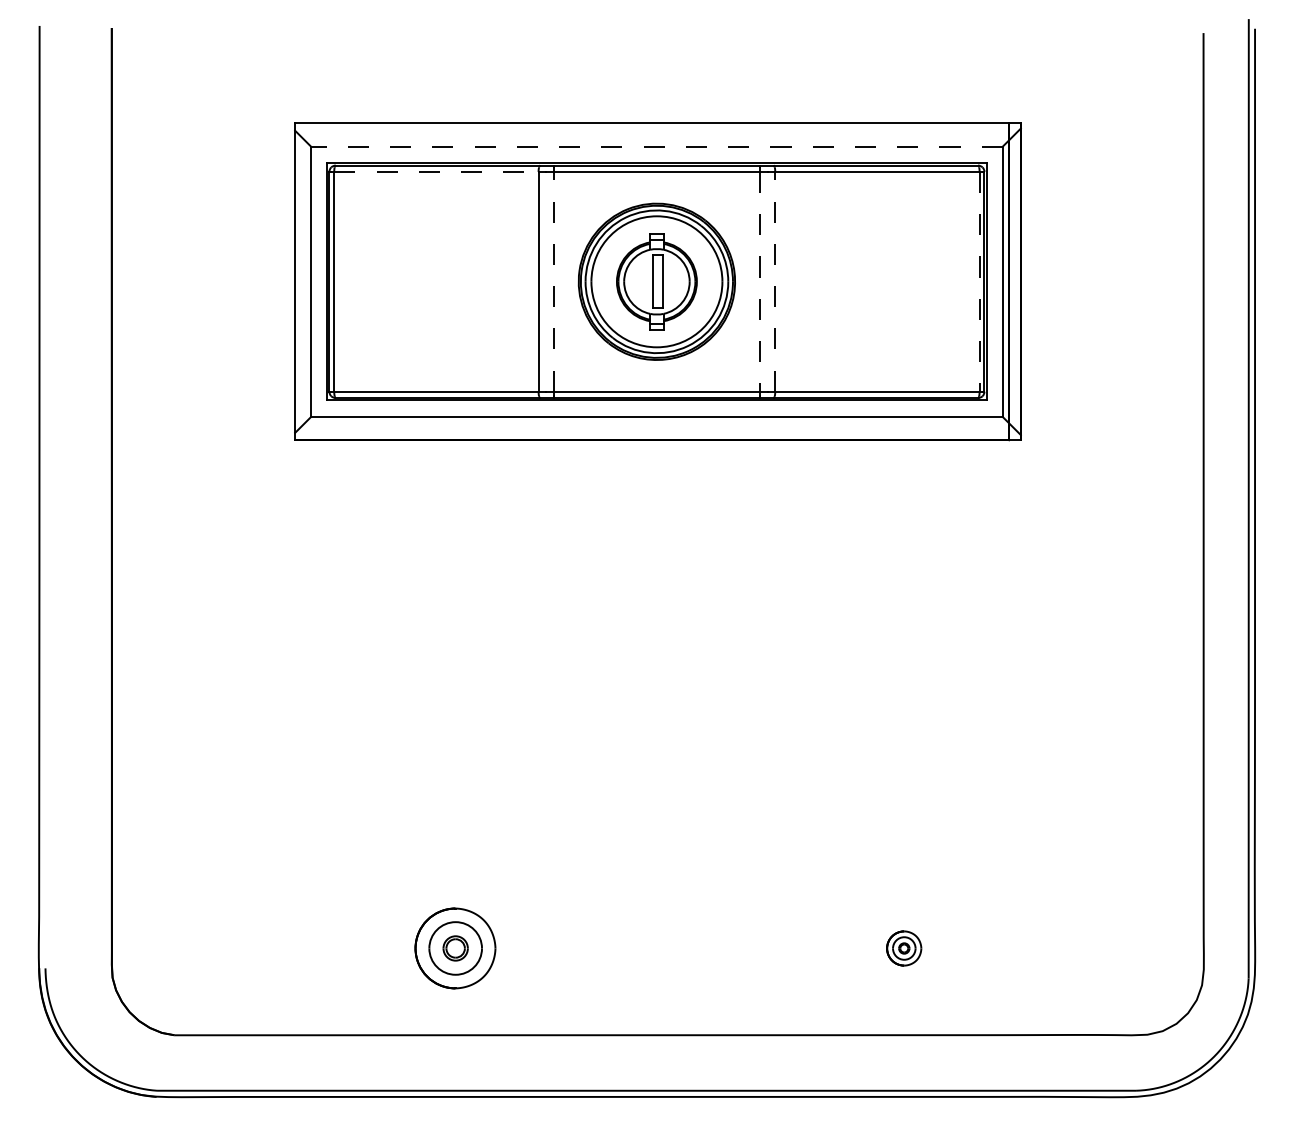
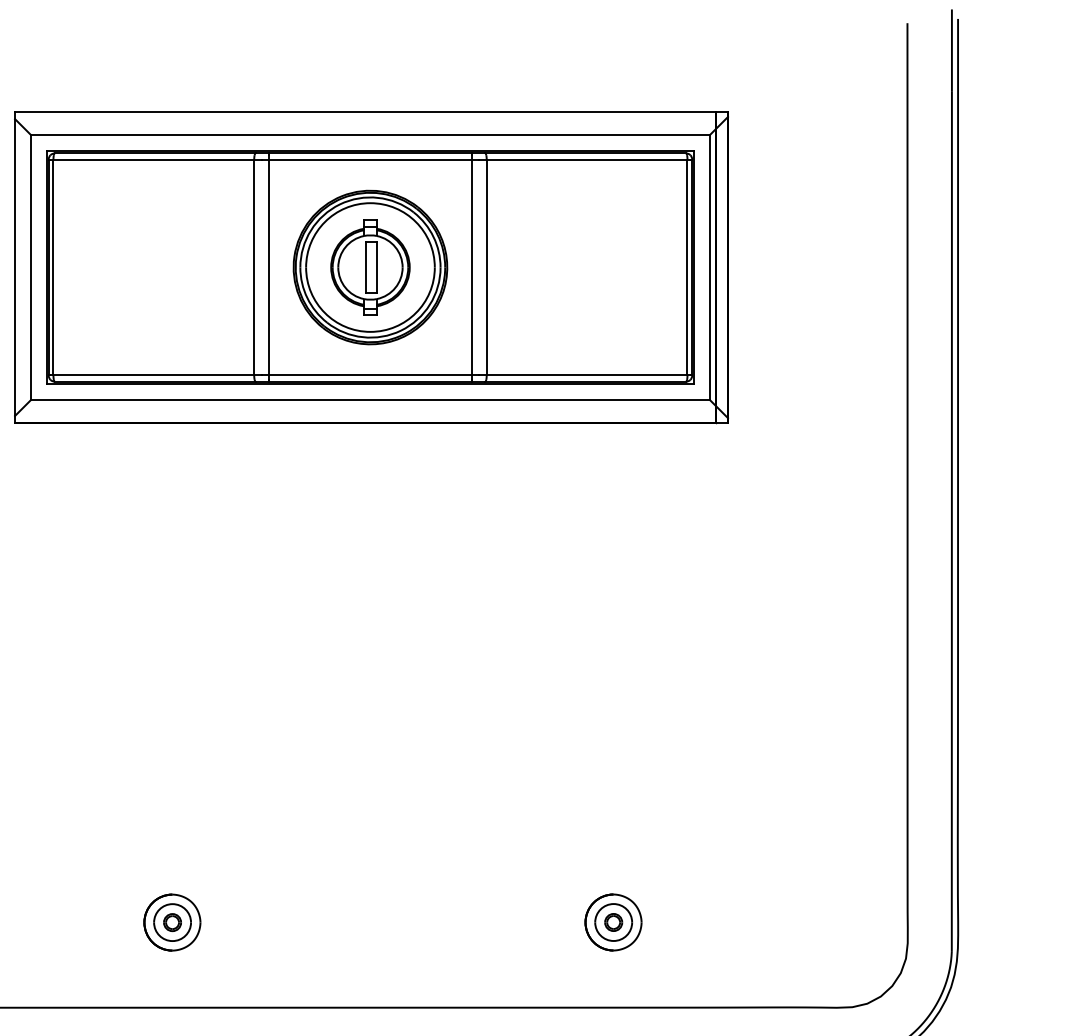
line: (656, 146) -> (370, 134), dashed -> solid
line: (436, 171) -> (153, 159), dashed -> solid
line: (553, 281) -> (268, 267), dashed -> solid
line: (760, 281) -> (472, 267), dashed -> solid
line: (775, 281) -> (486, 267), dashed -> solid
line: (979, 281) -> (687, 267), dashed -> solid
part: (454, 948) -> (171, 922), size x0.71
part: (903, 948) -> (612, 922), size x1.67

